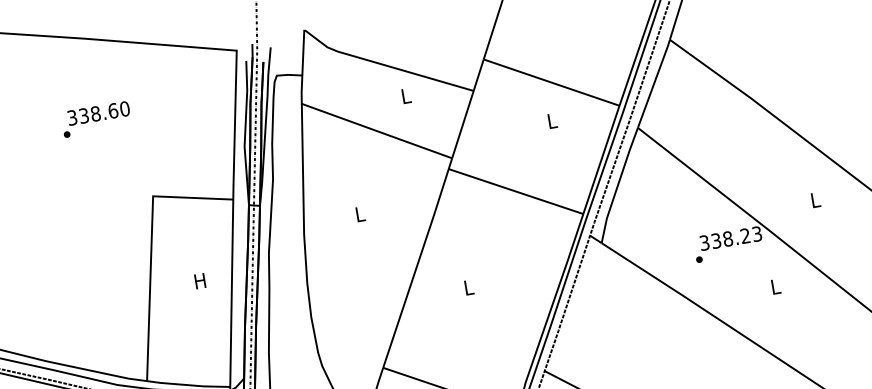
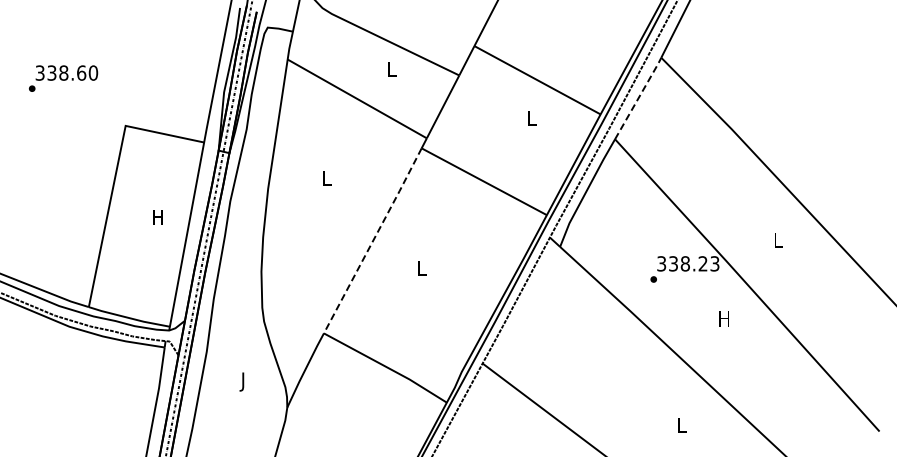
line: (654, 82) -> (638, 97), solid -> dashed
text: (96, 119) -> (63, 78), moved
line: (416, 267) -> (373, 240), solid -> dashed
text: (774, 286) -> (723, 318), L -> H

